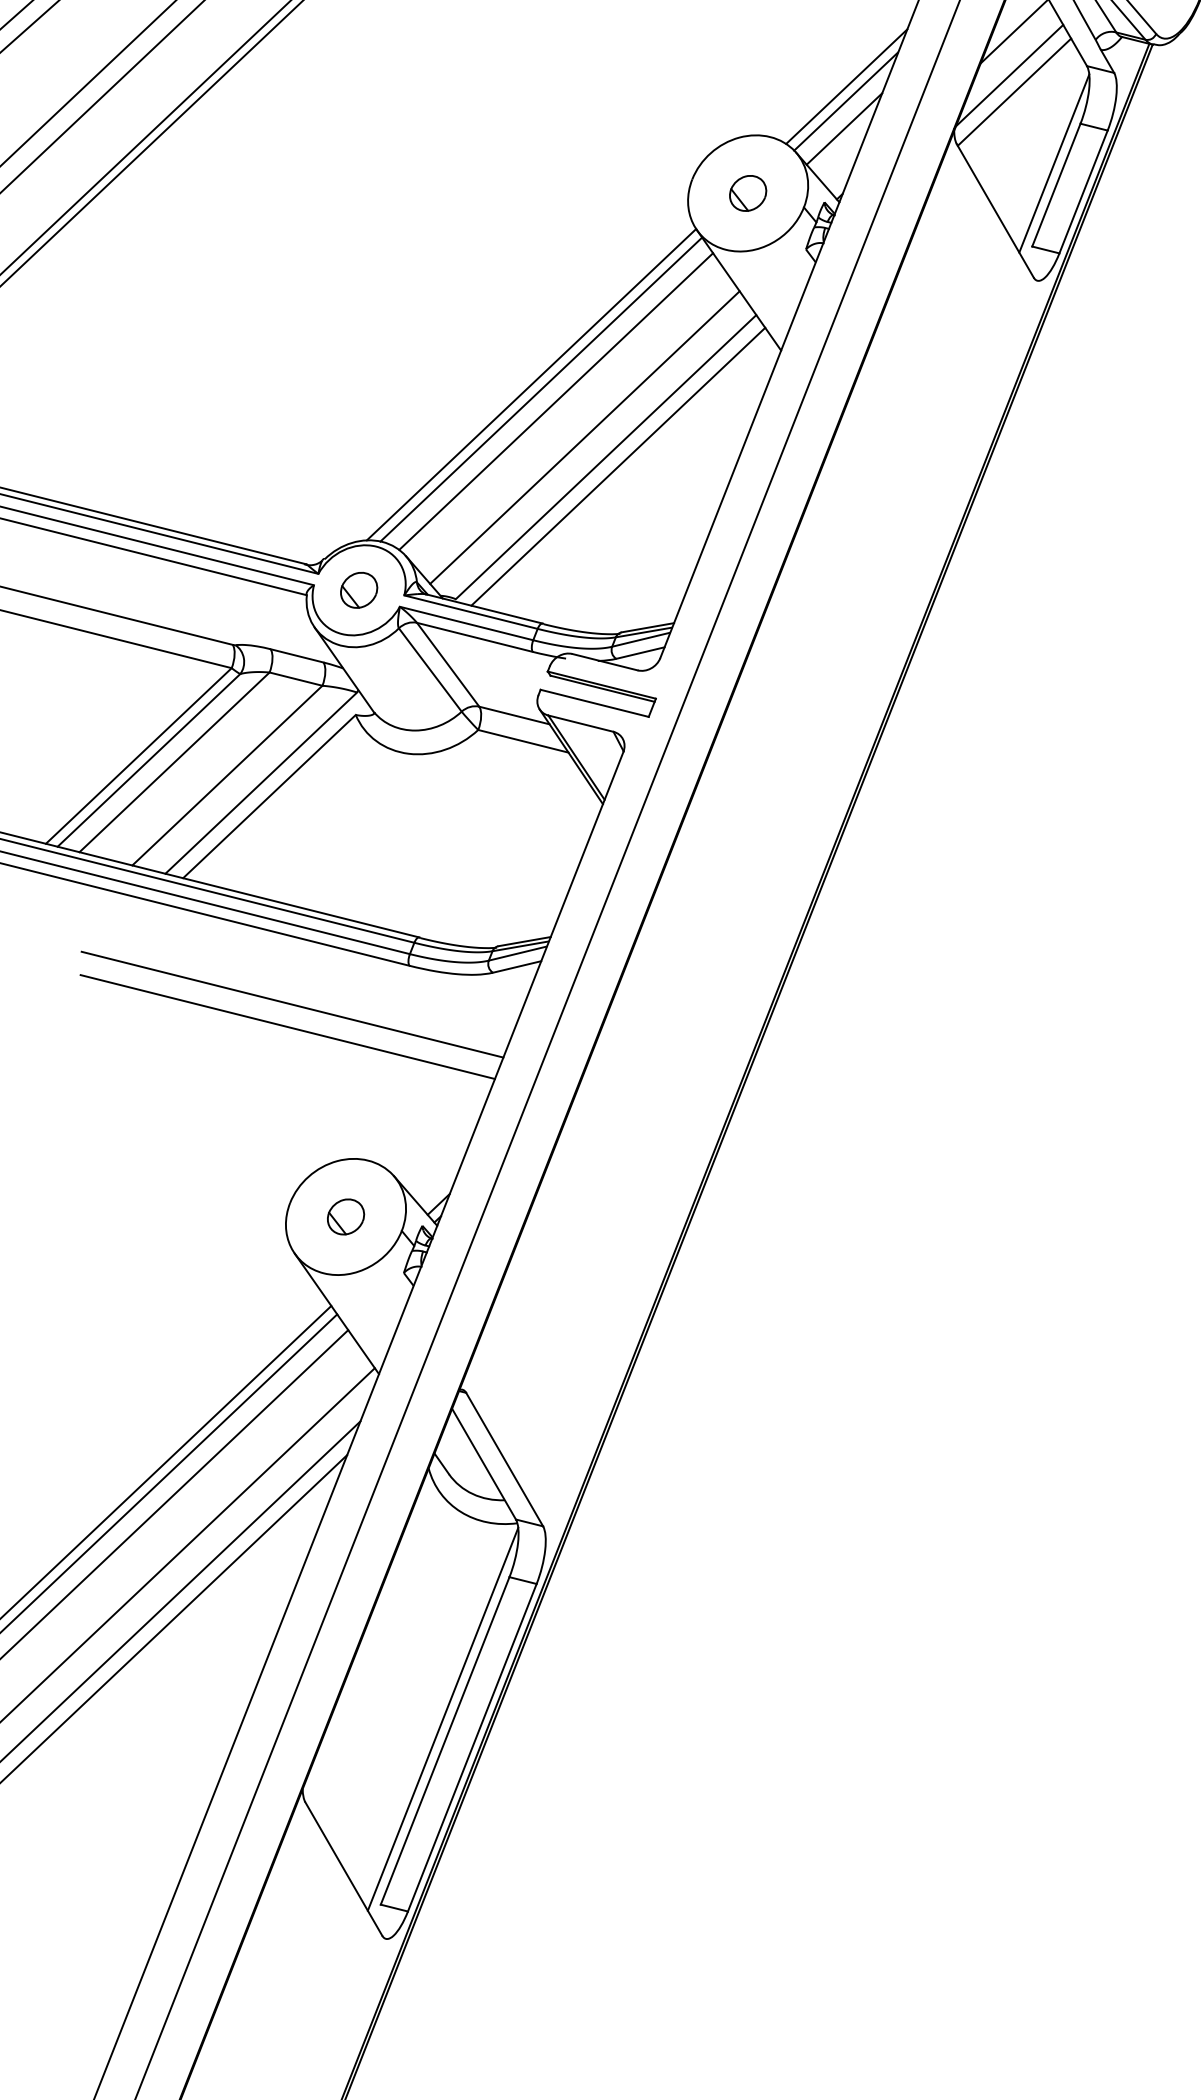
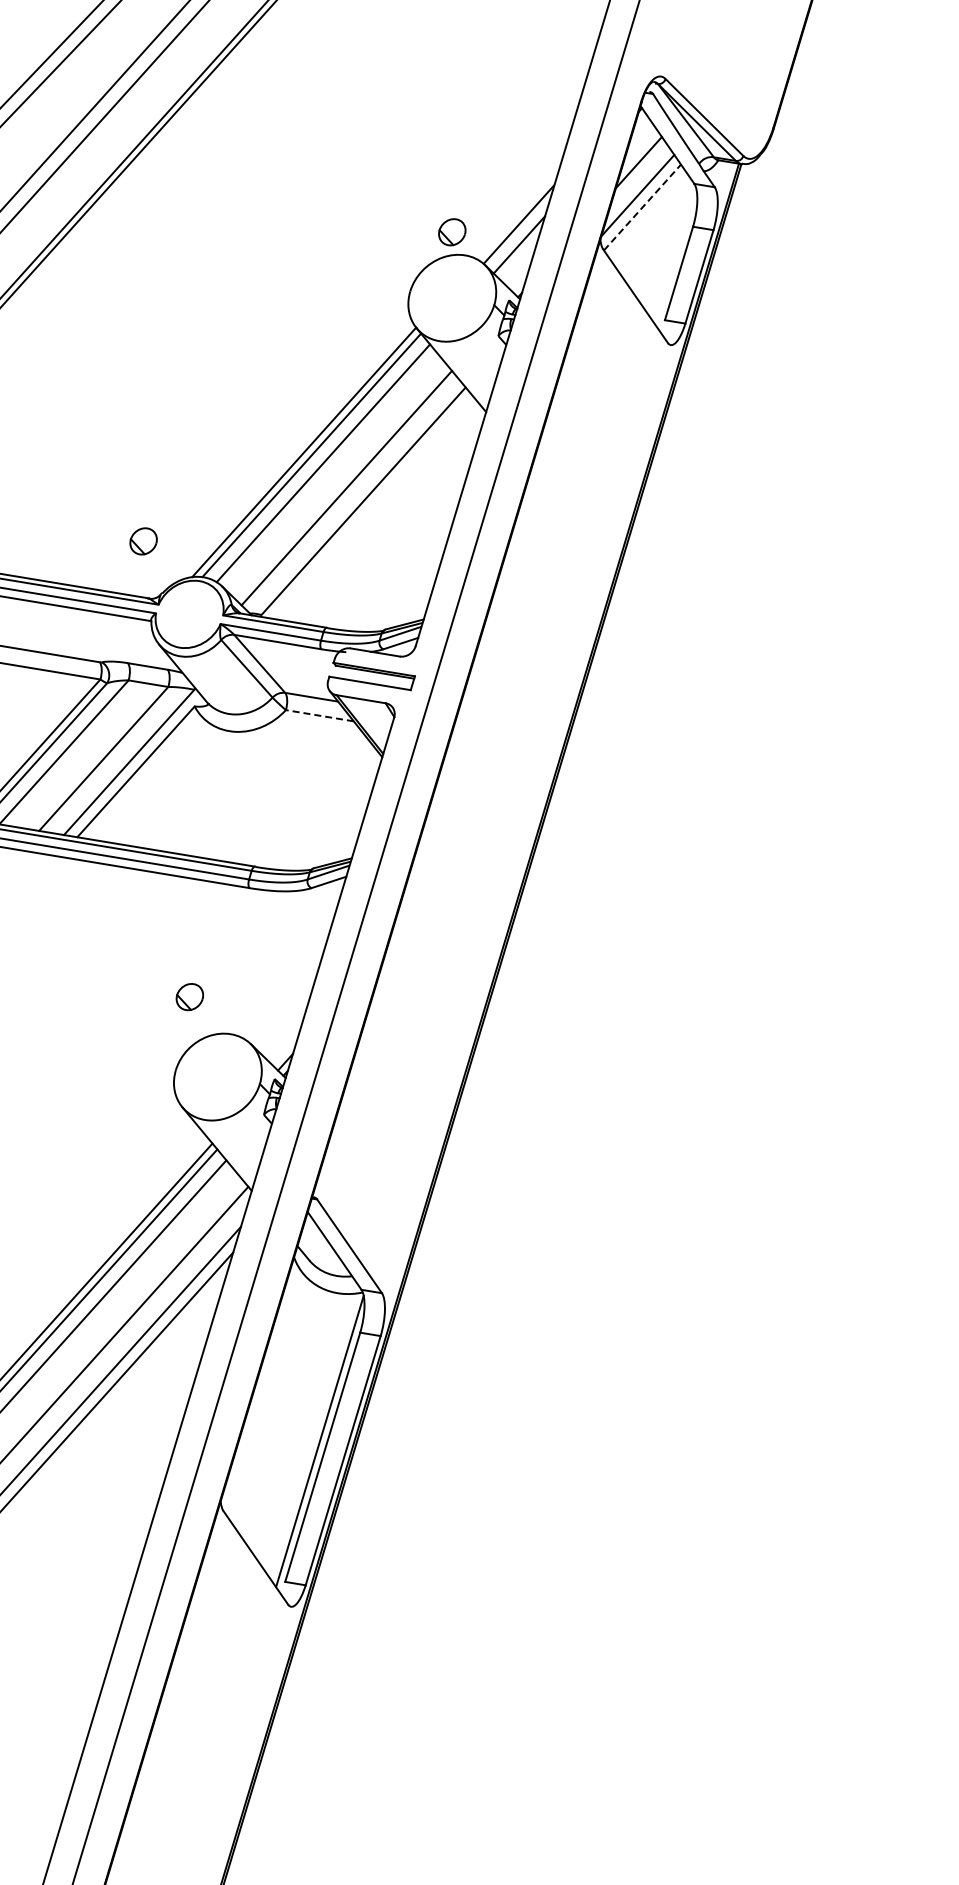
line: (846, 86) -> (518, 213), removed
line: (1014, 92) -> (642, 207), solid -> dashed
line: (1053, 163) -> (675, 257), removed
part: (748, 193) -> (452, 232), moved
line: (618, 466) -> (373, 507), removed
part: (358, 590) -> (143, 541), moved
line: (522, 740) -> (319, 715), solid -> dashed
line: (292, 1004) -> (165, 923), removed
line: (287, 1026) -> (163, 940), removed
part: (345, 1217) -> (189, 997), moved

